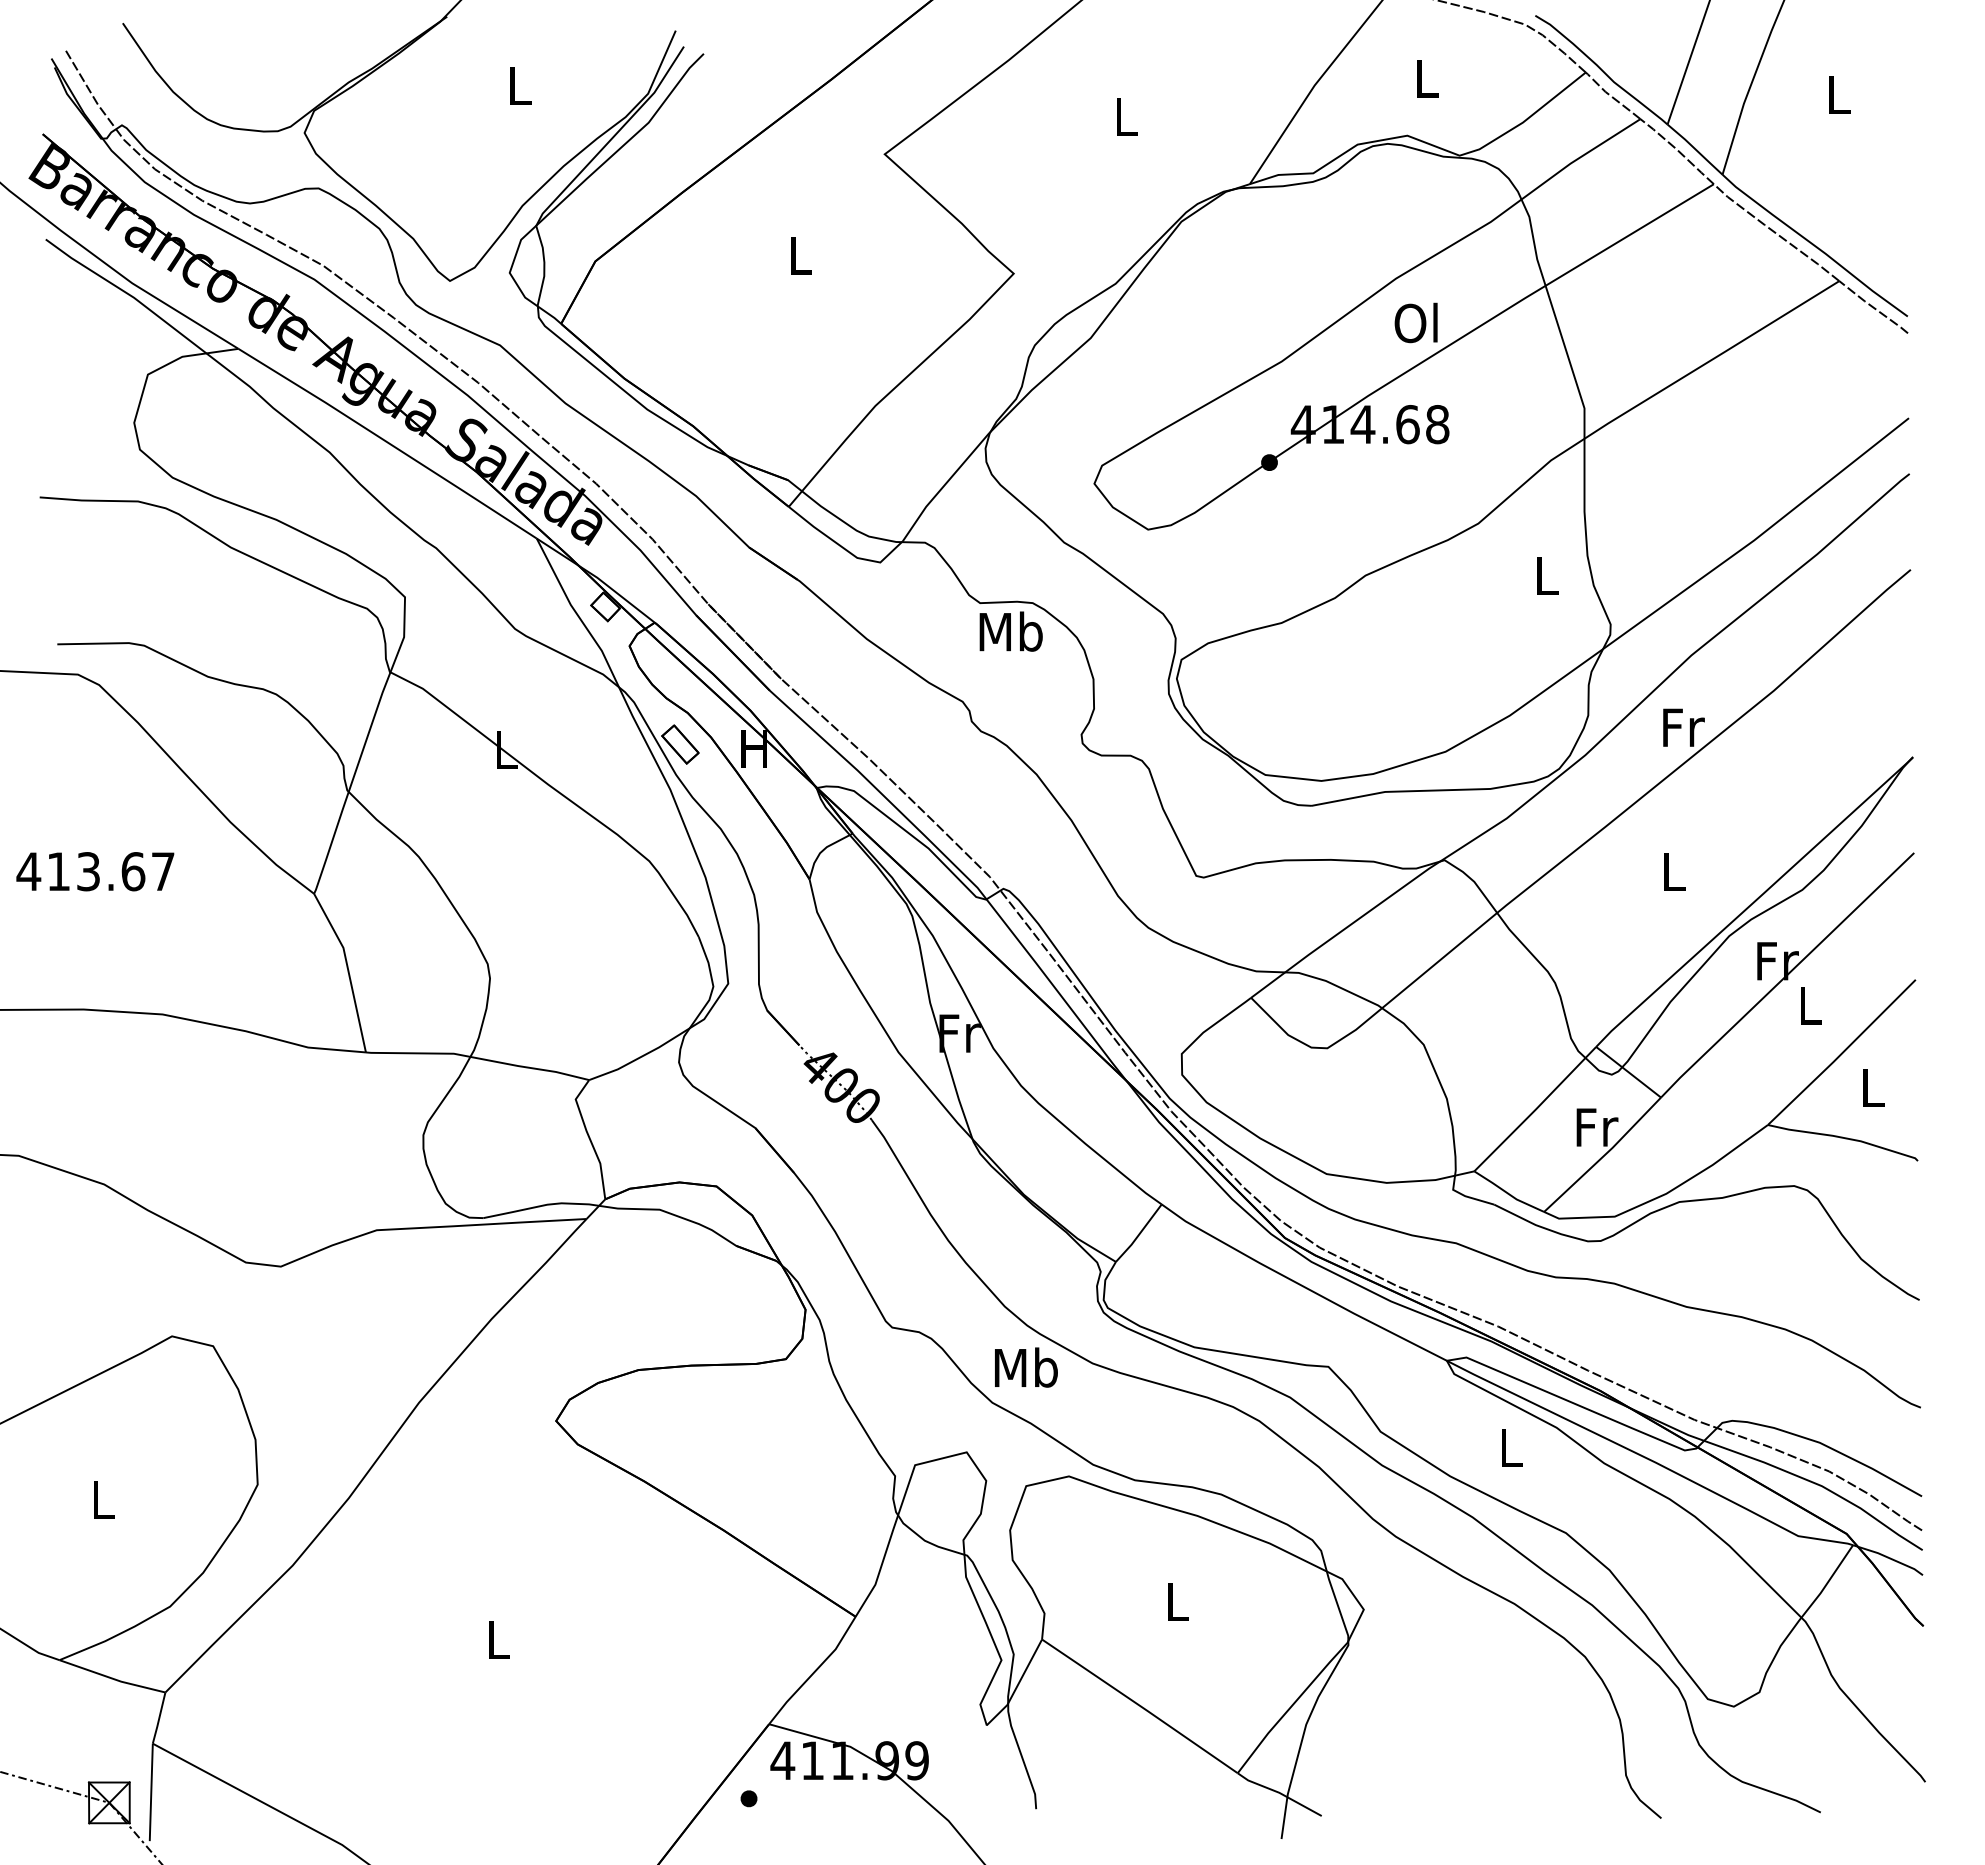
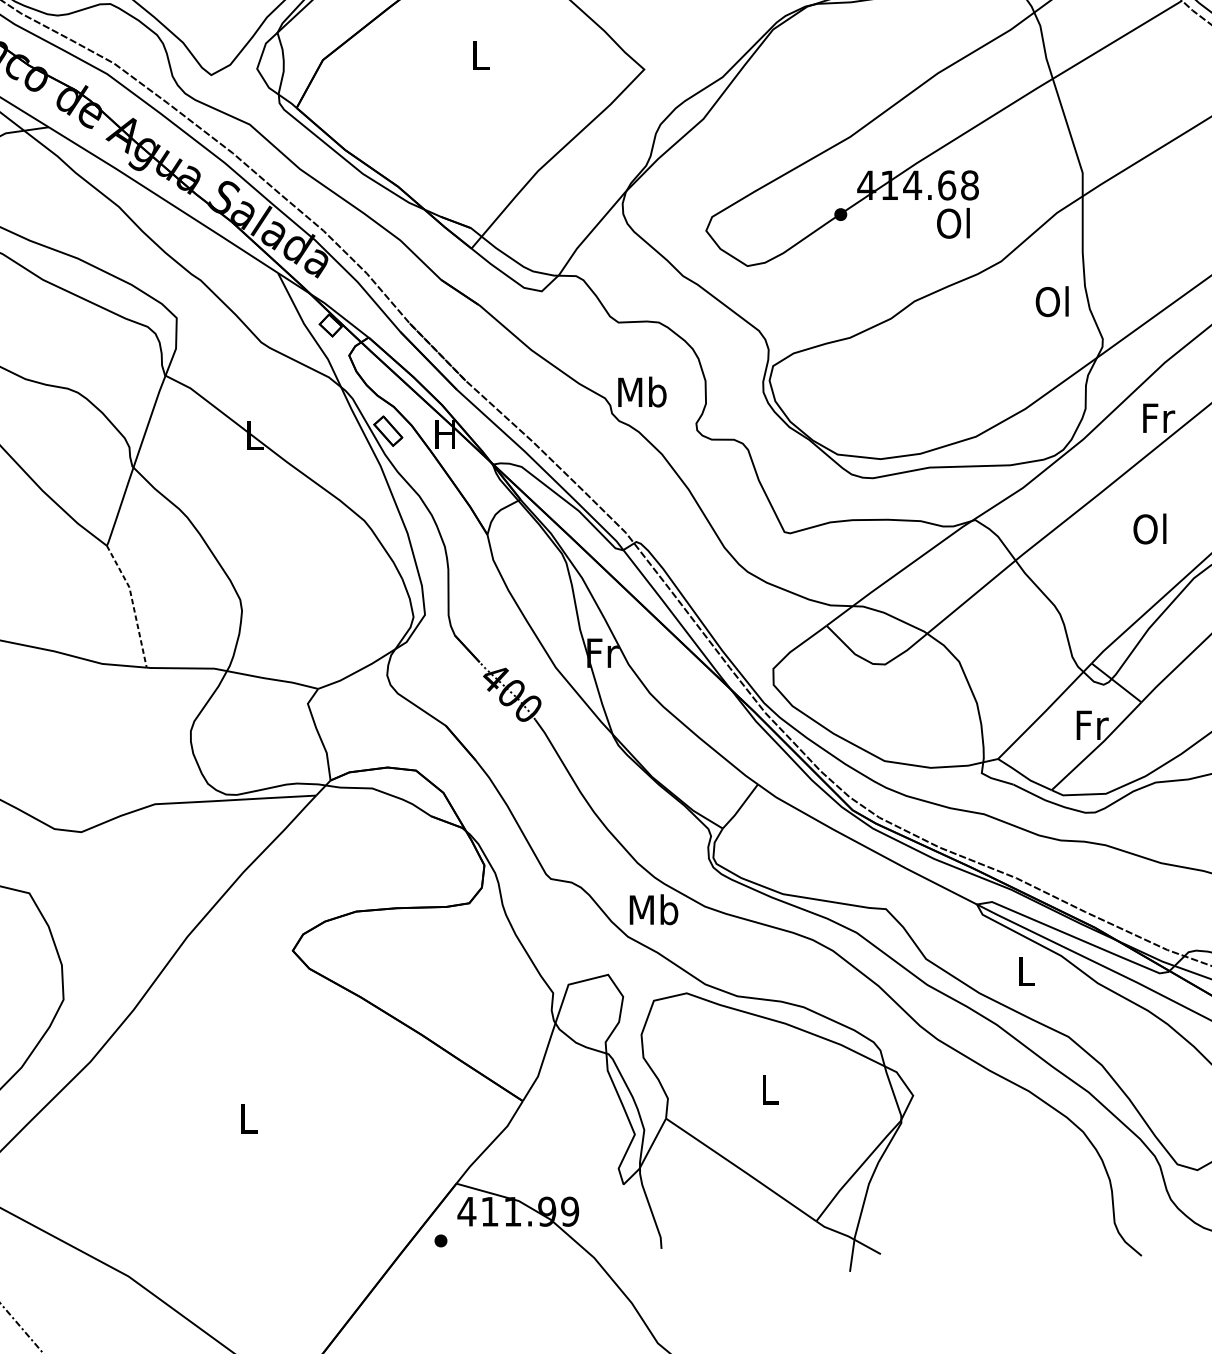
text: (1415, 322) -> (952, 222), moved
text: (1544, 575) -> (1051, 301), L -> Ol
text: (1010, 631) -> (641, 391), moved
text: (1671, 871) -> (1149, 528), L -> Ol
line: (348, 969) -> (133, 603), solid -> dashed

